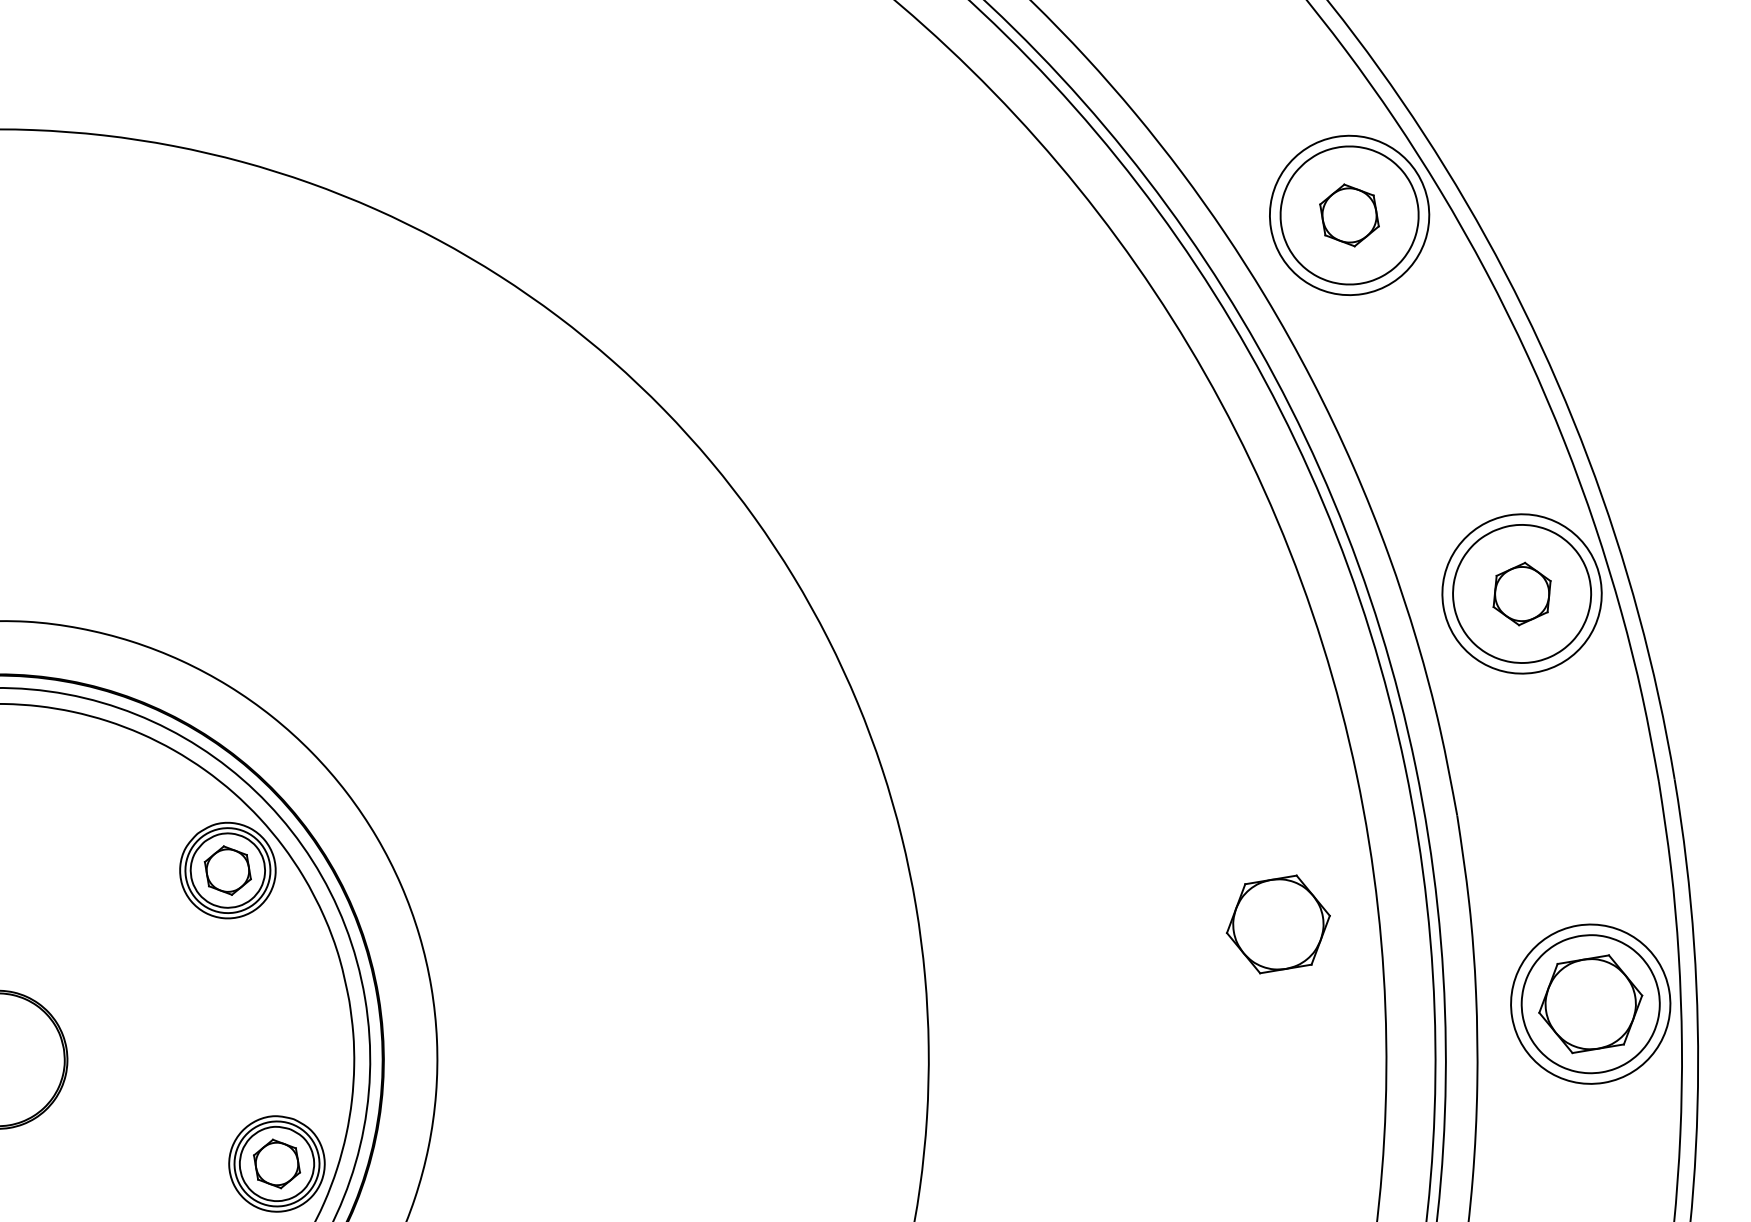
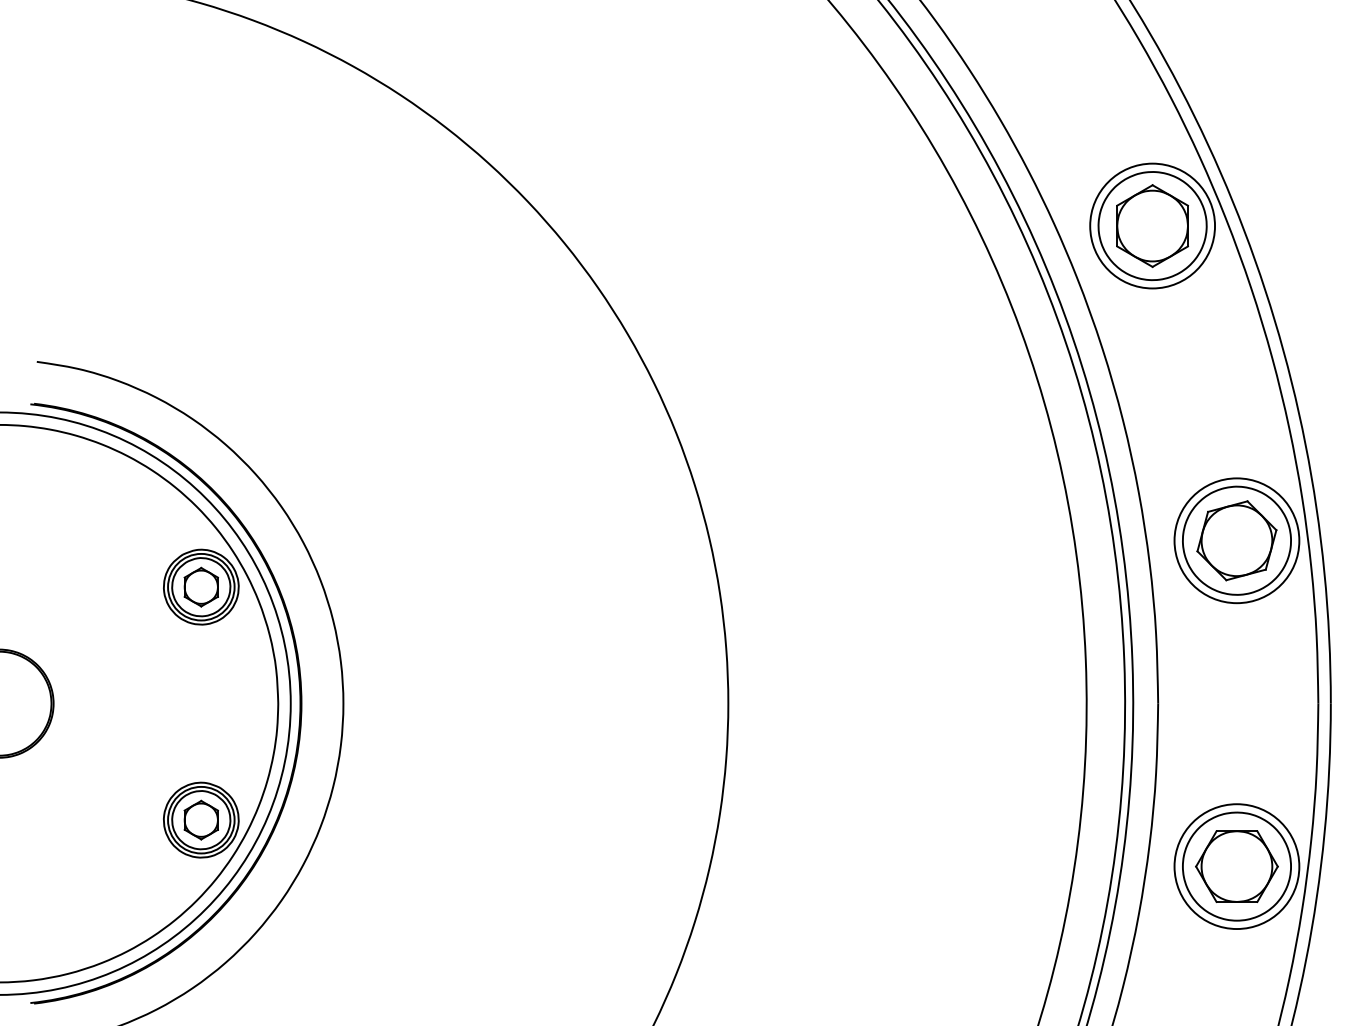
part: (1349, 214) -> (1152, 225), size x1.67
part: (1521, 593) -> (1236, 540), size x1.67
part: (1277, 924) -> (1005, 764), removed

